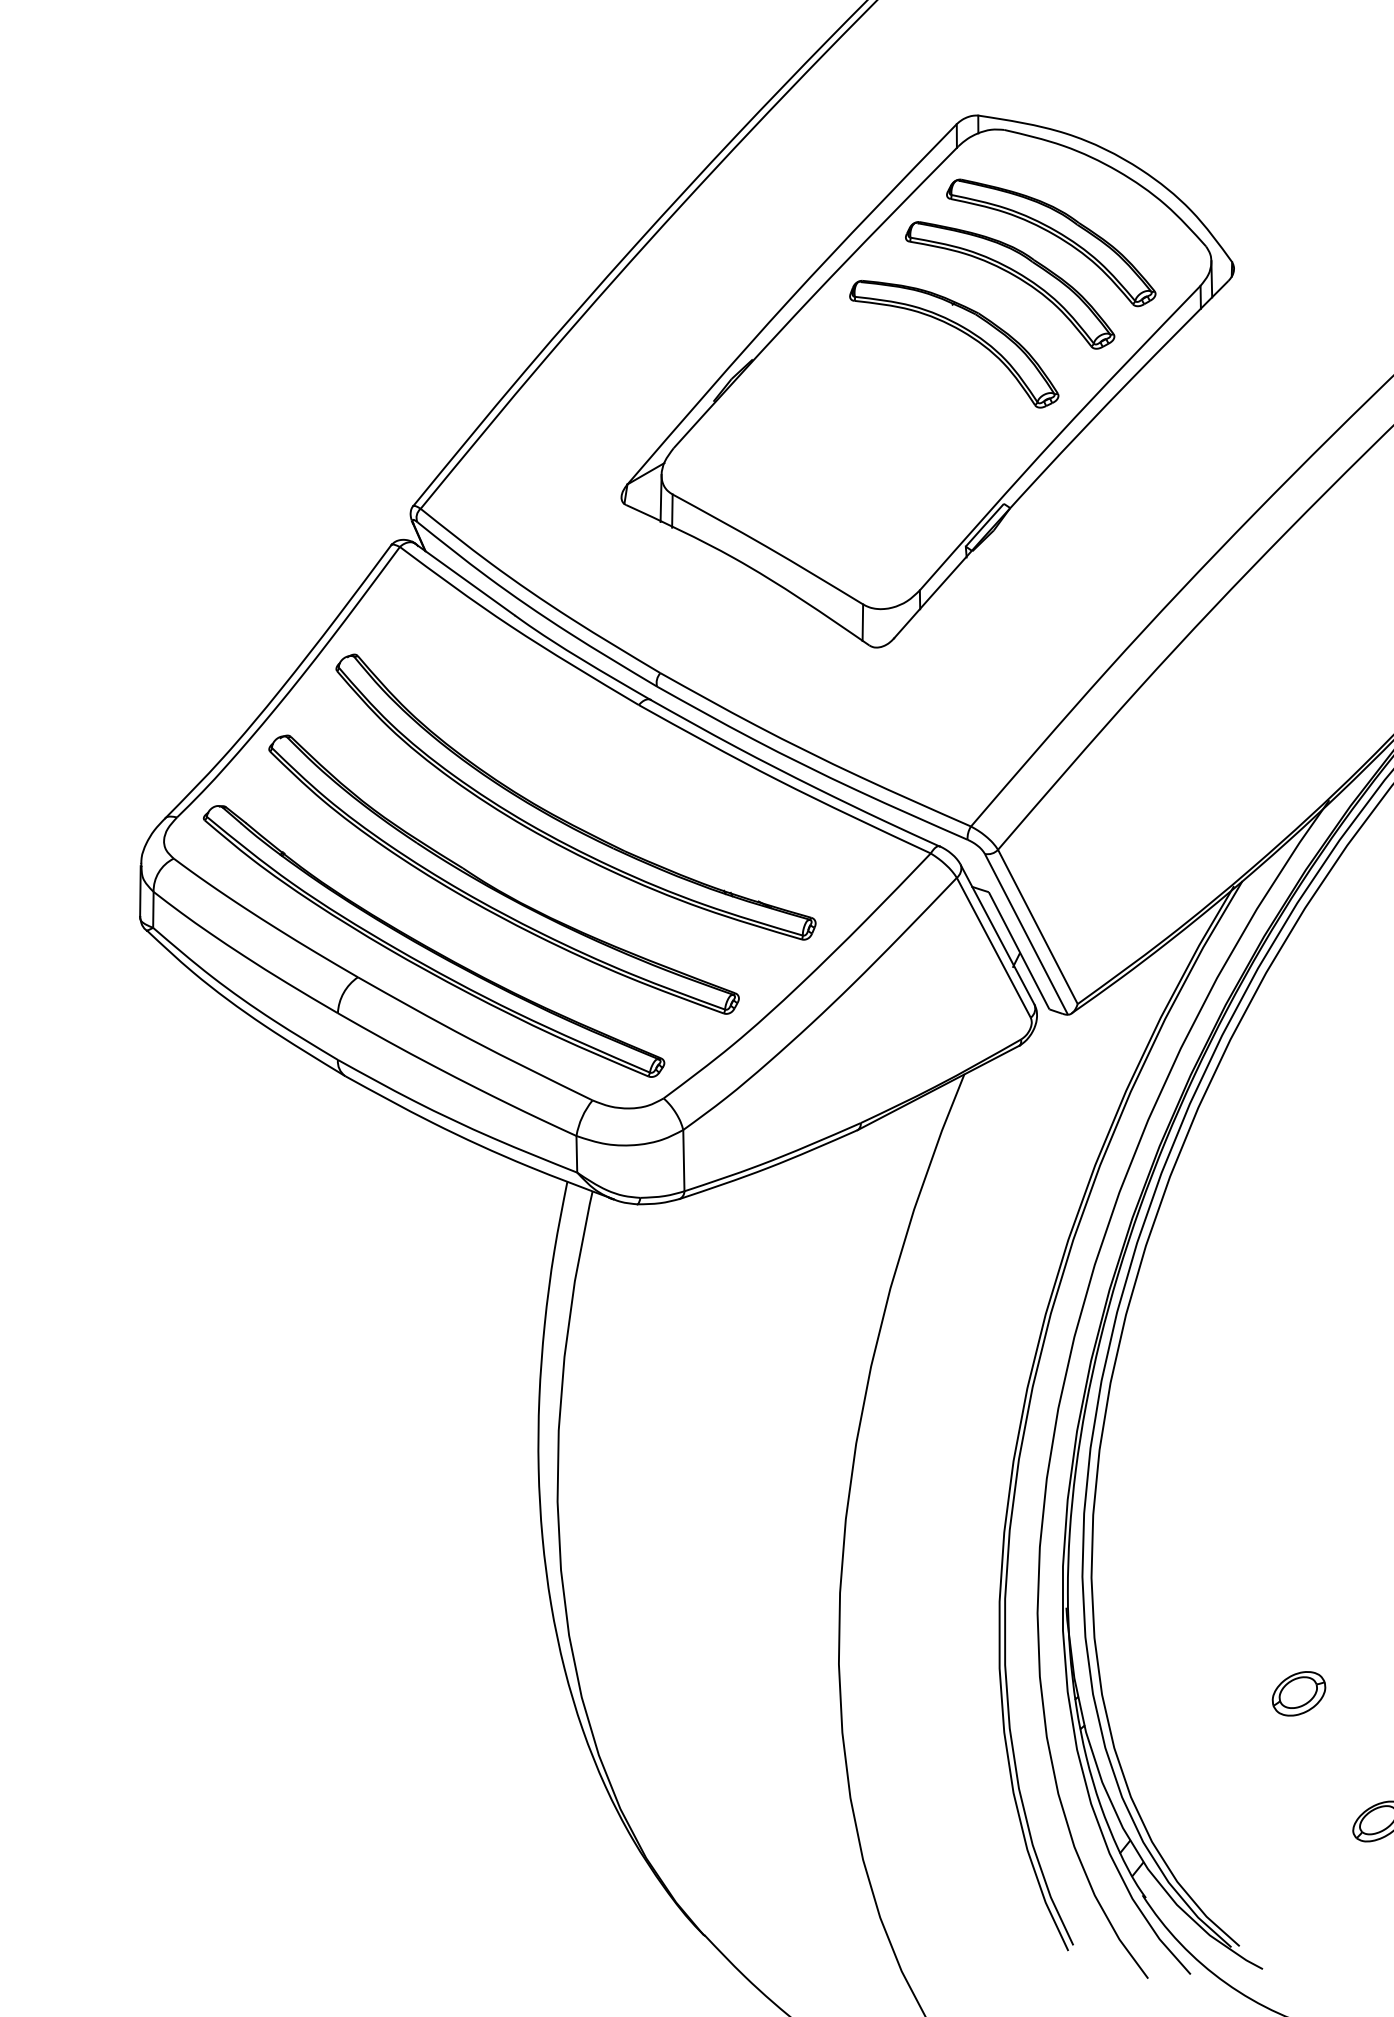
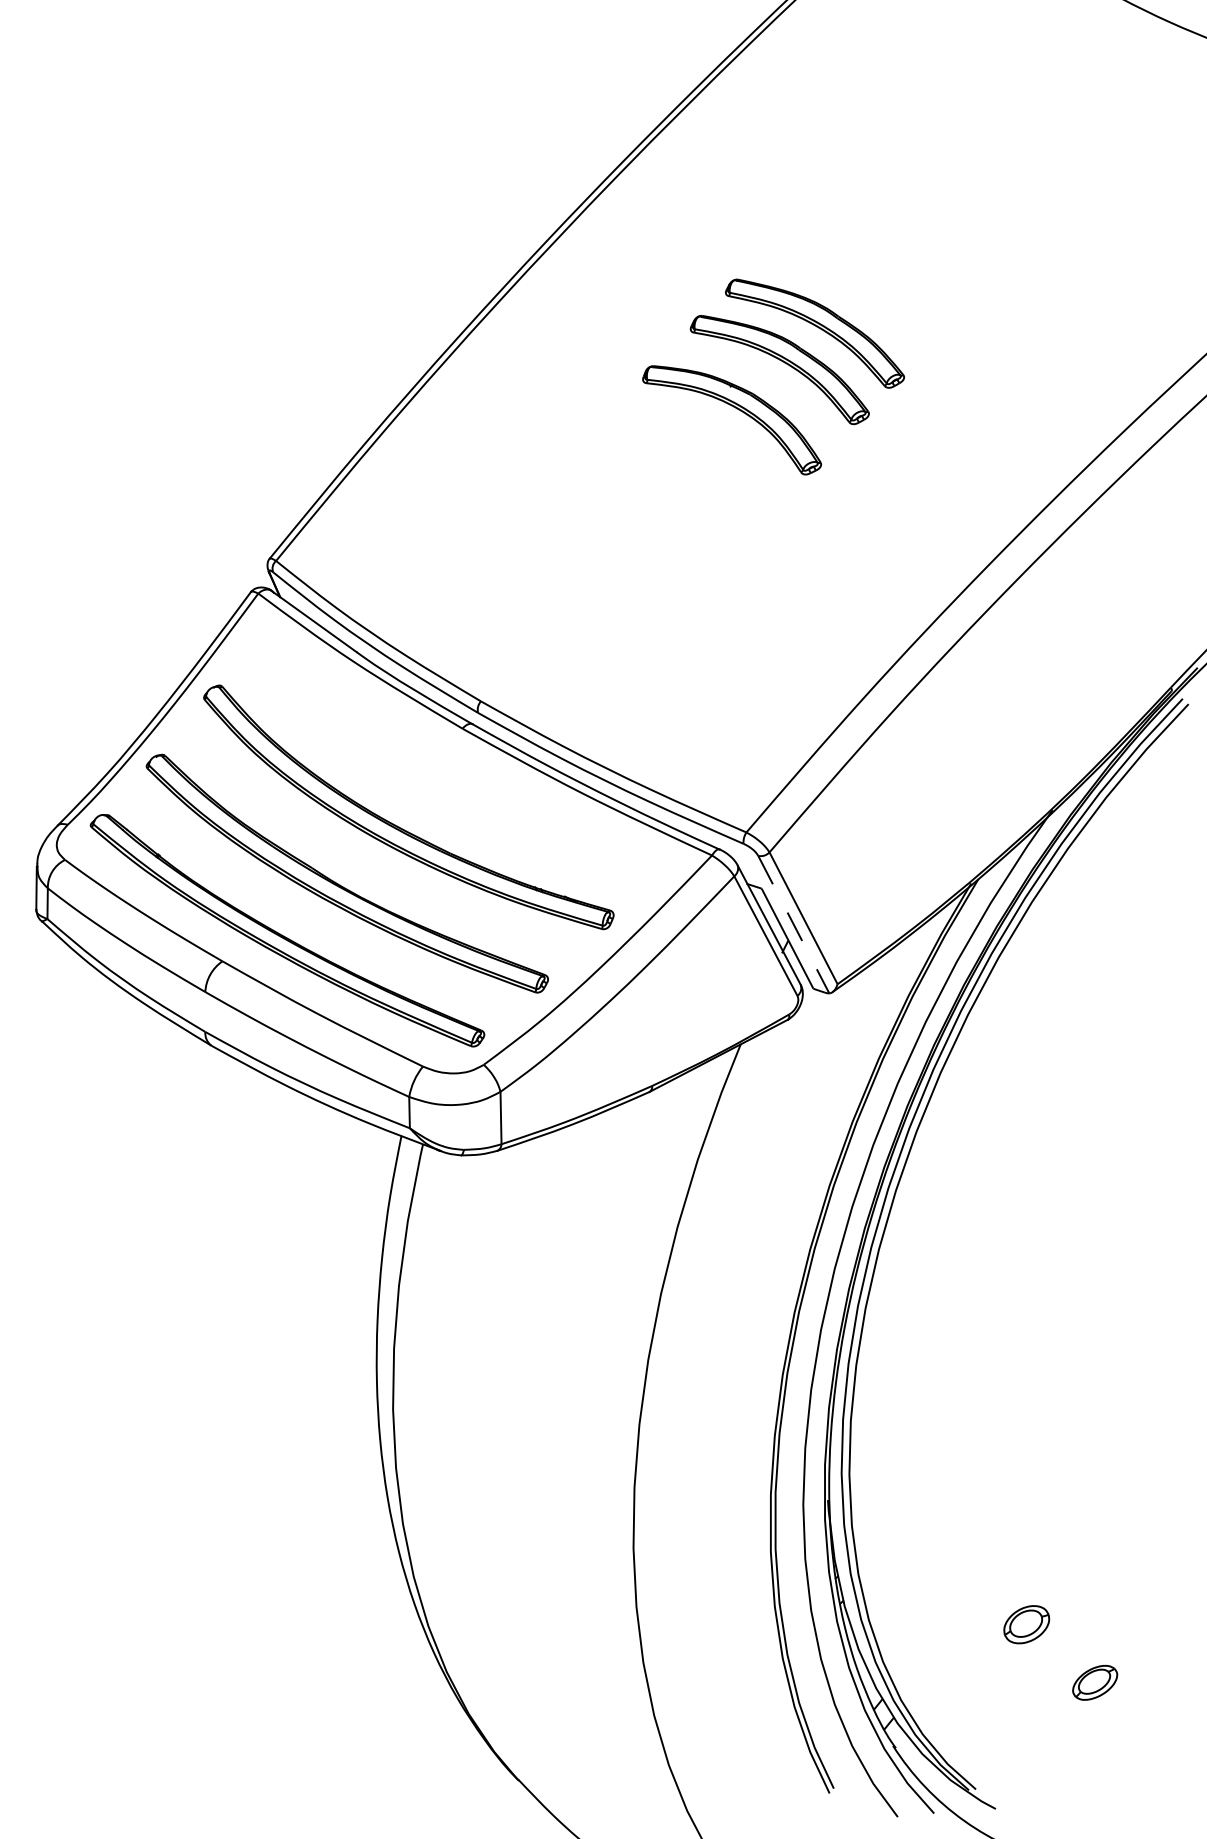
part: (927, 381) -> (709, 452), removed
line: (1027, 935) -> (794, 925), solid -> dashed
part: (1298, 1693) -> (1026, 1624), moved

